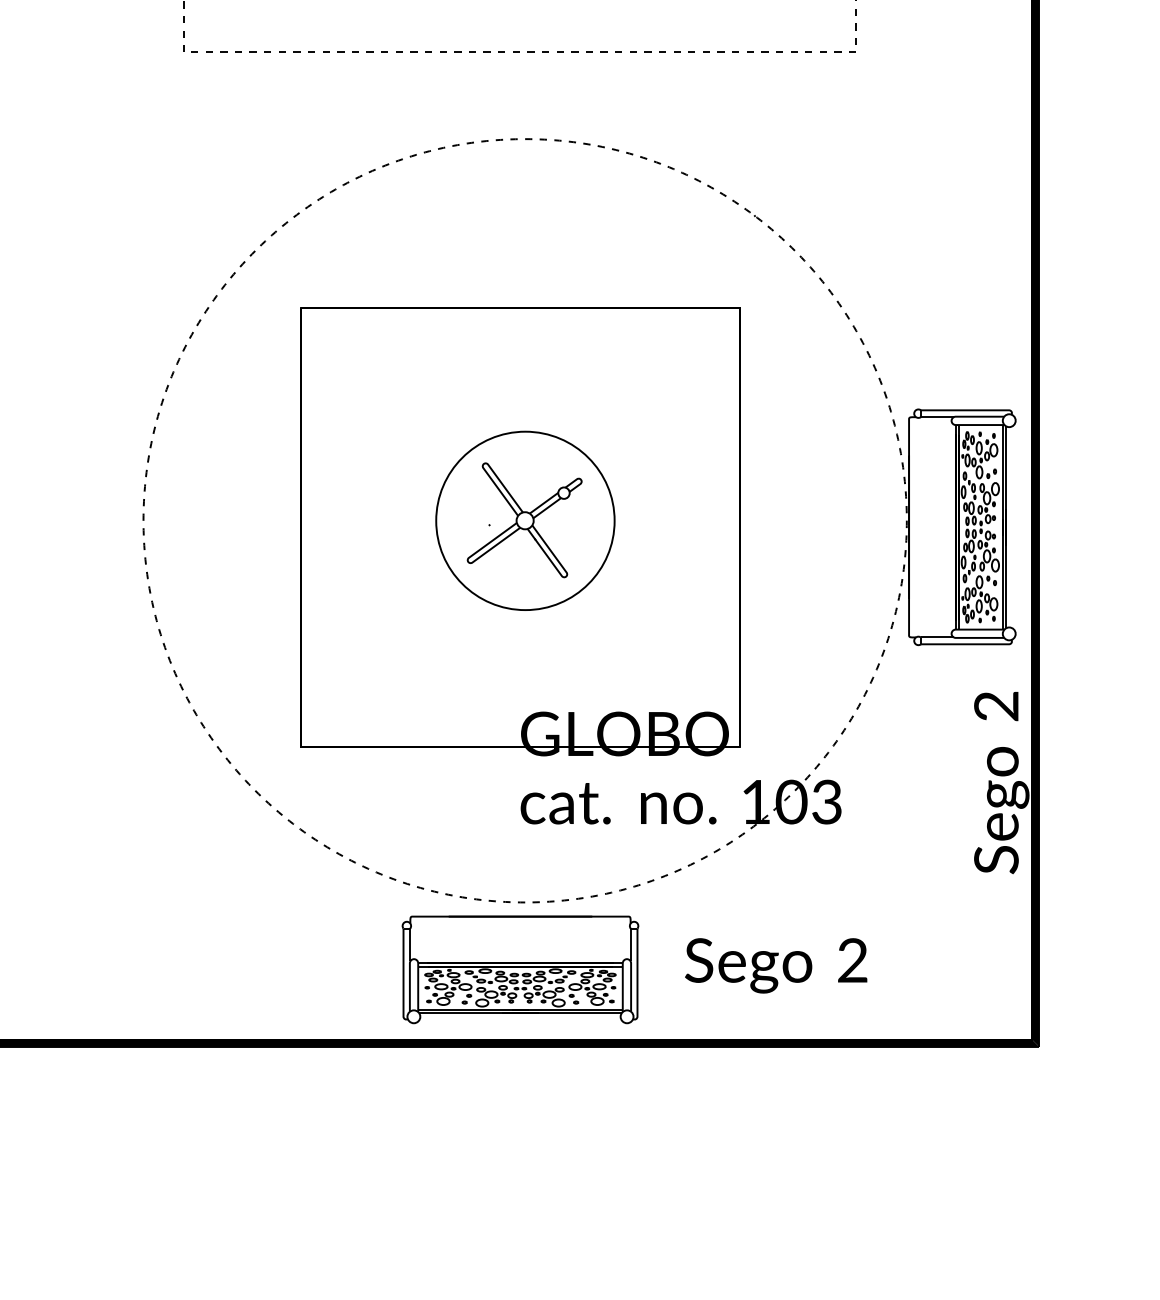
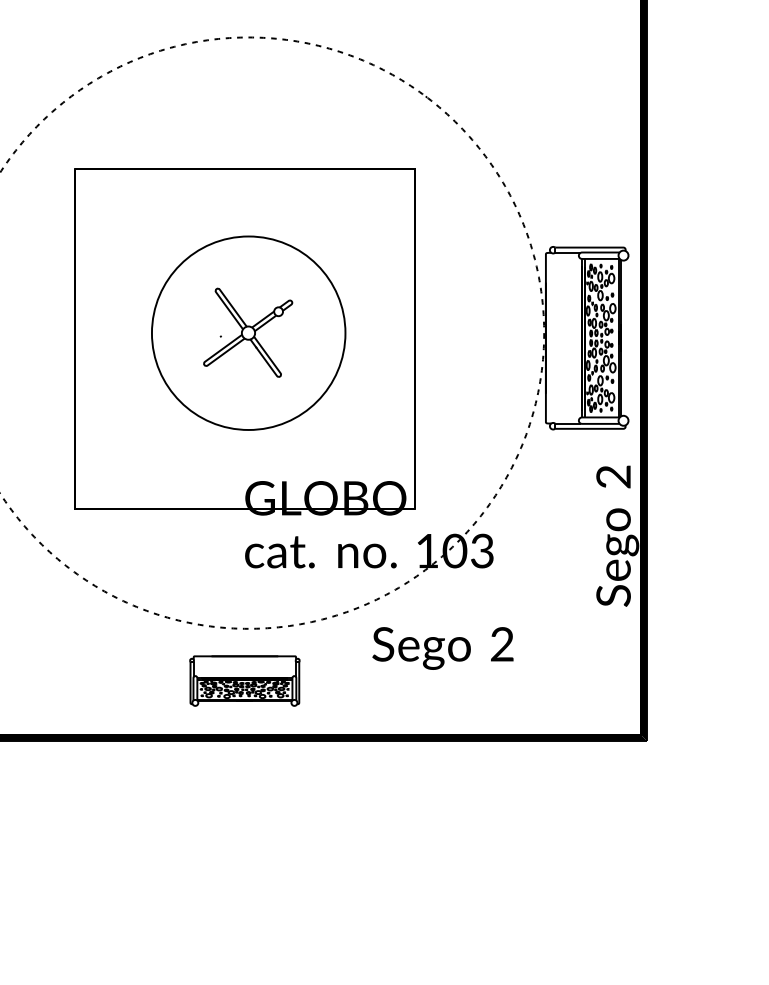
circle: (525, 520) -> (248, 332), size x1.4
text: (776, 965) -> (443, 648), moved
part: (520, 969) -> (244, 680), size x0.6

